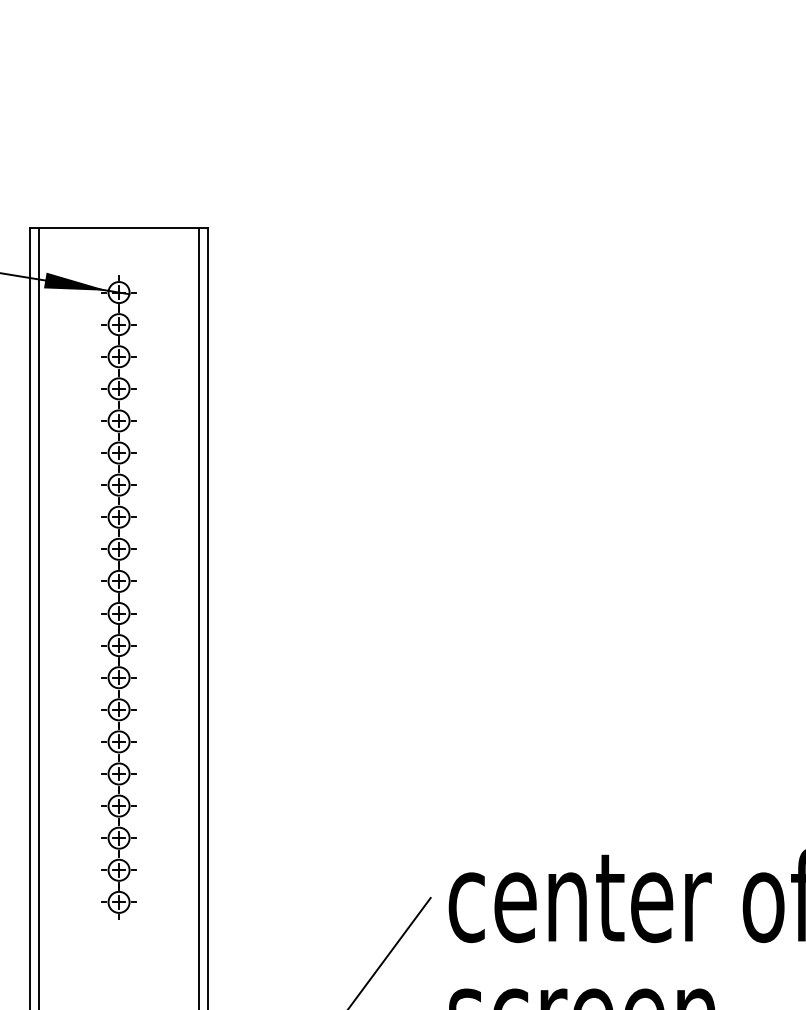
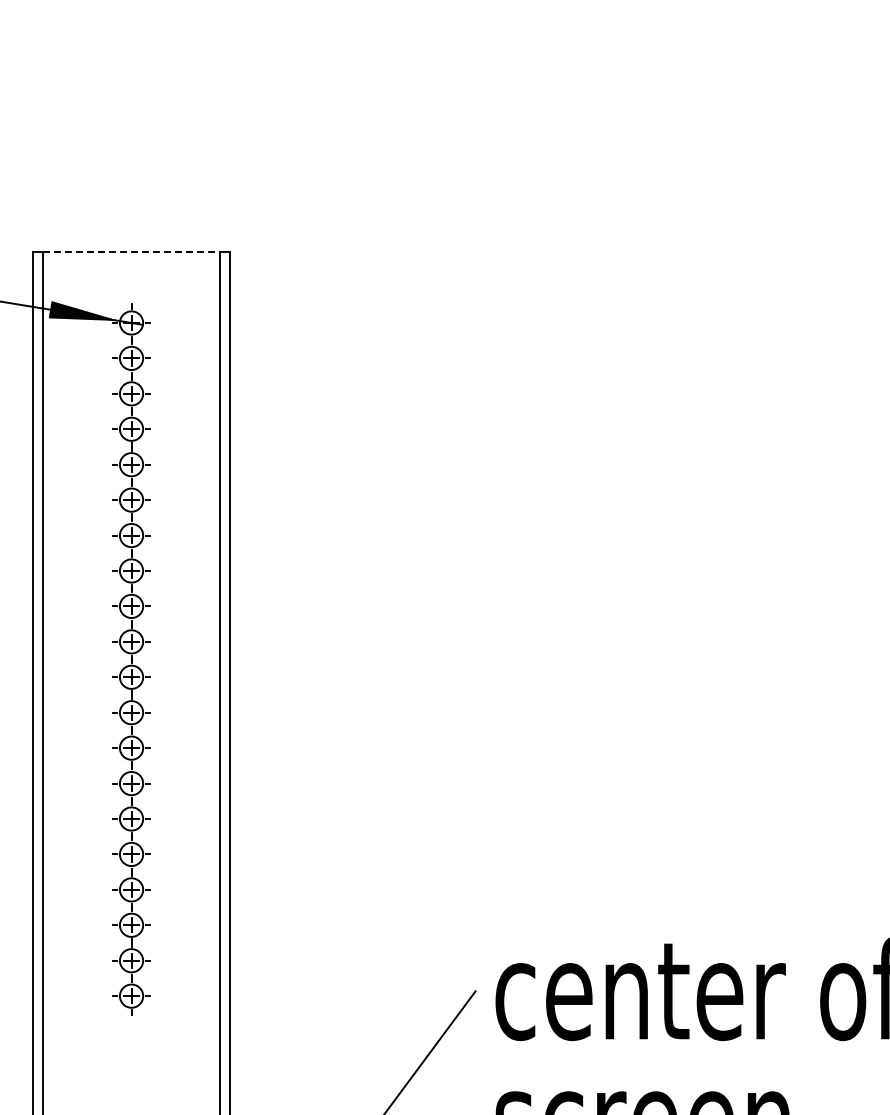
line: (119, 228) -> (131, 252), solid -> dashed

